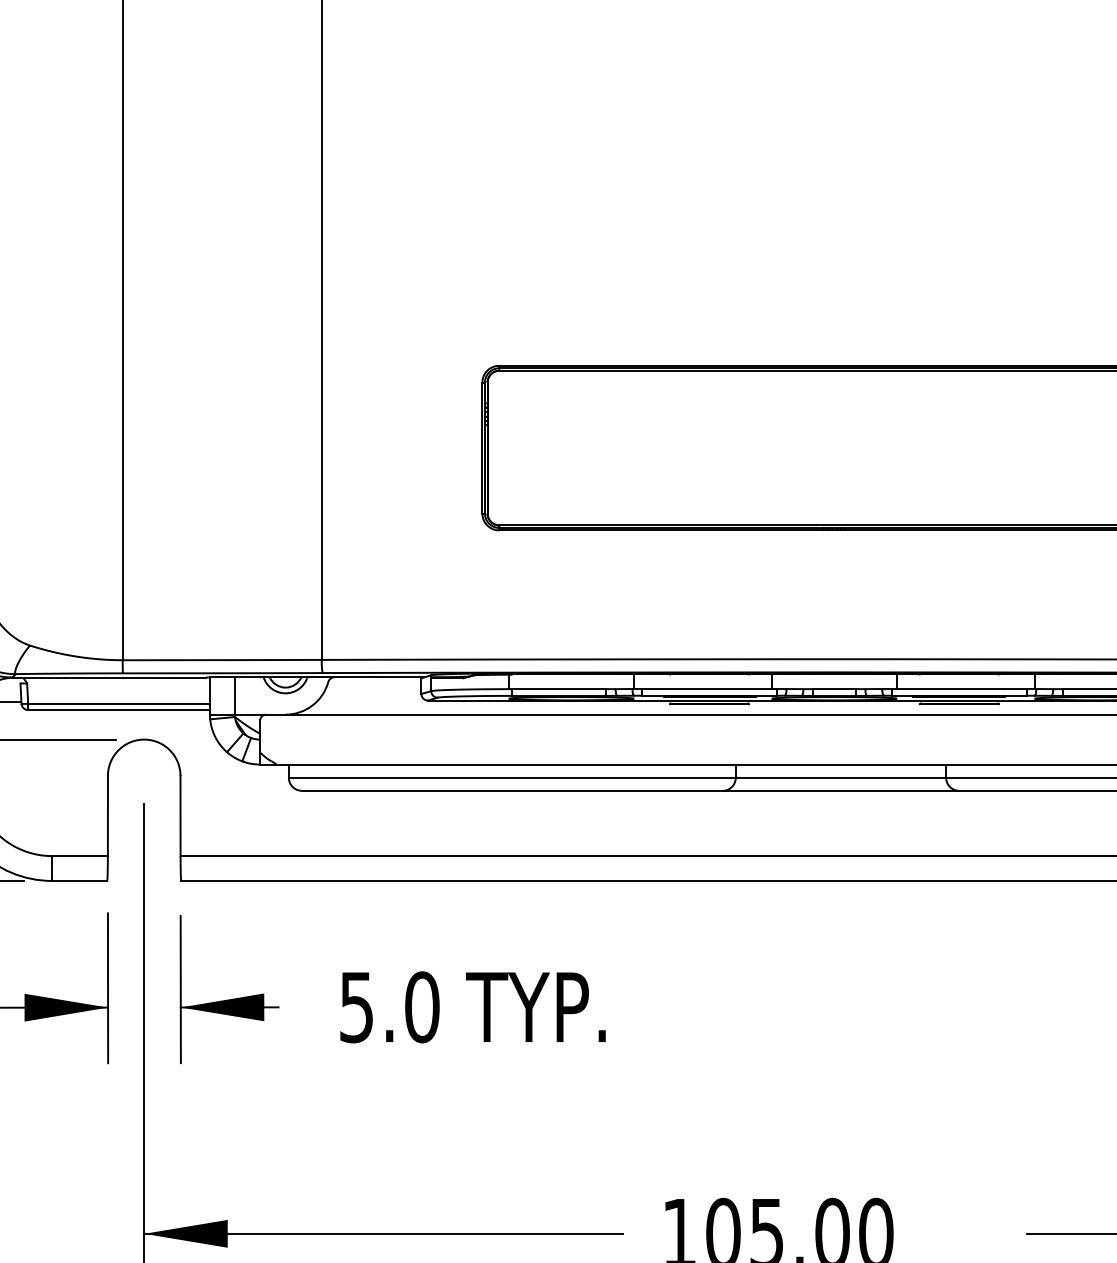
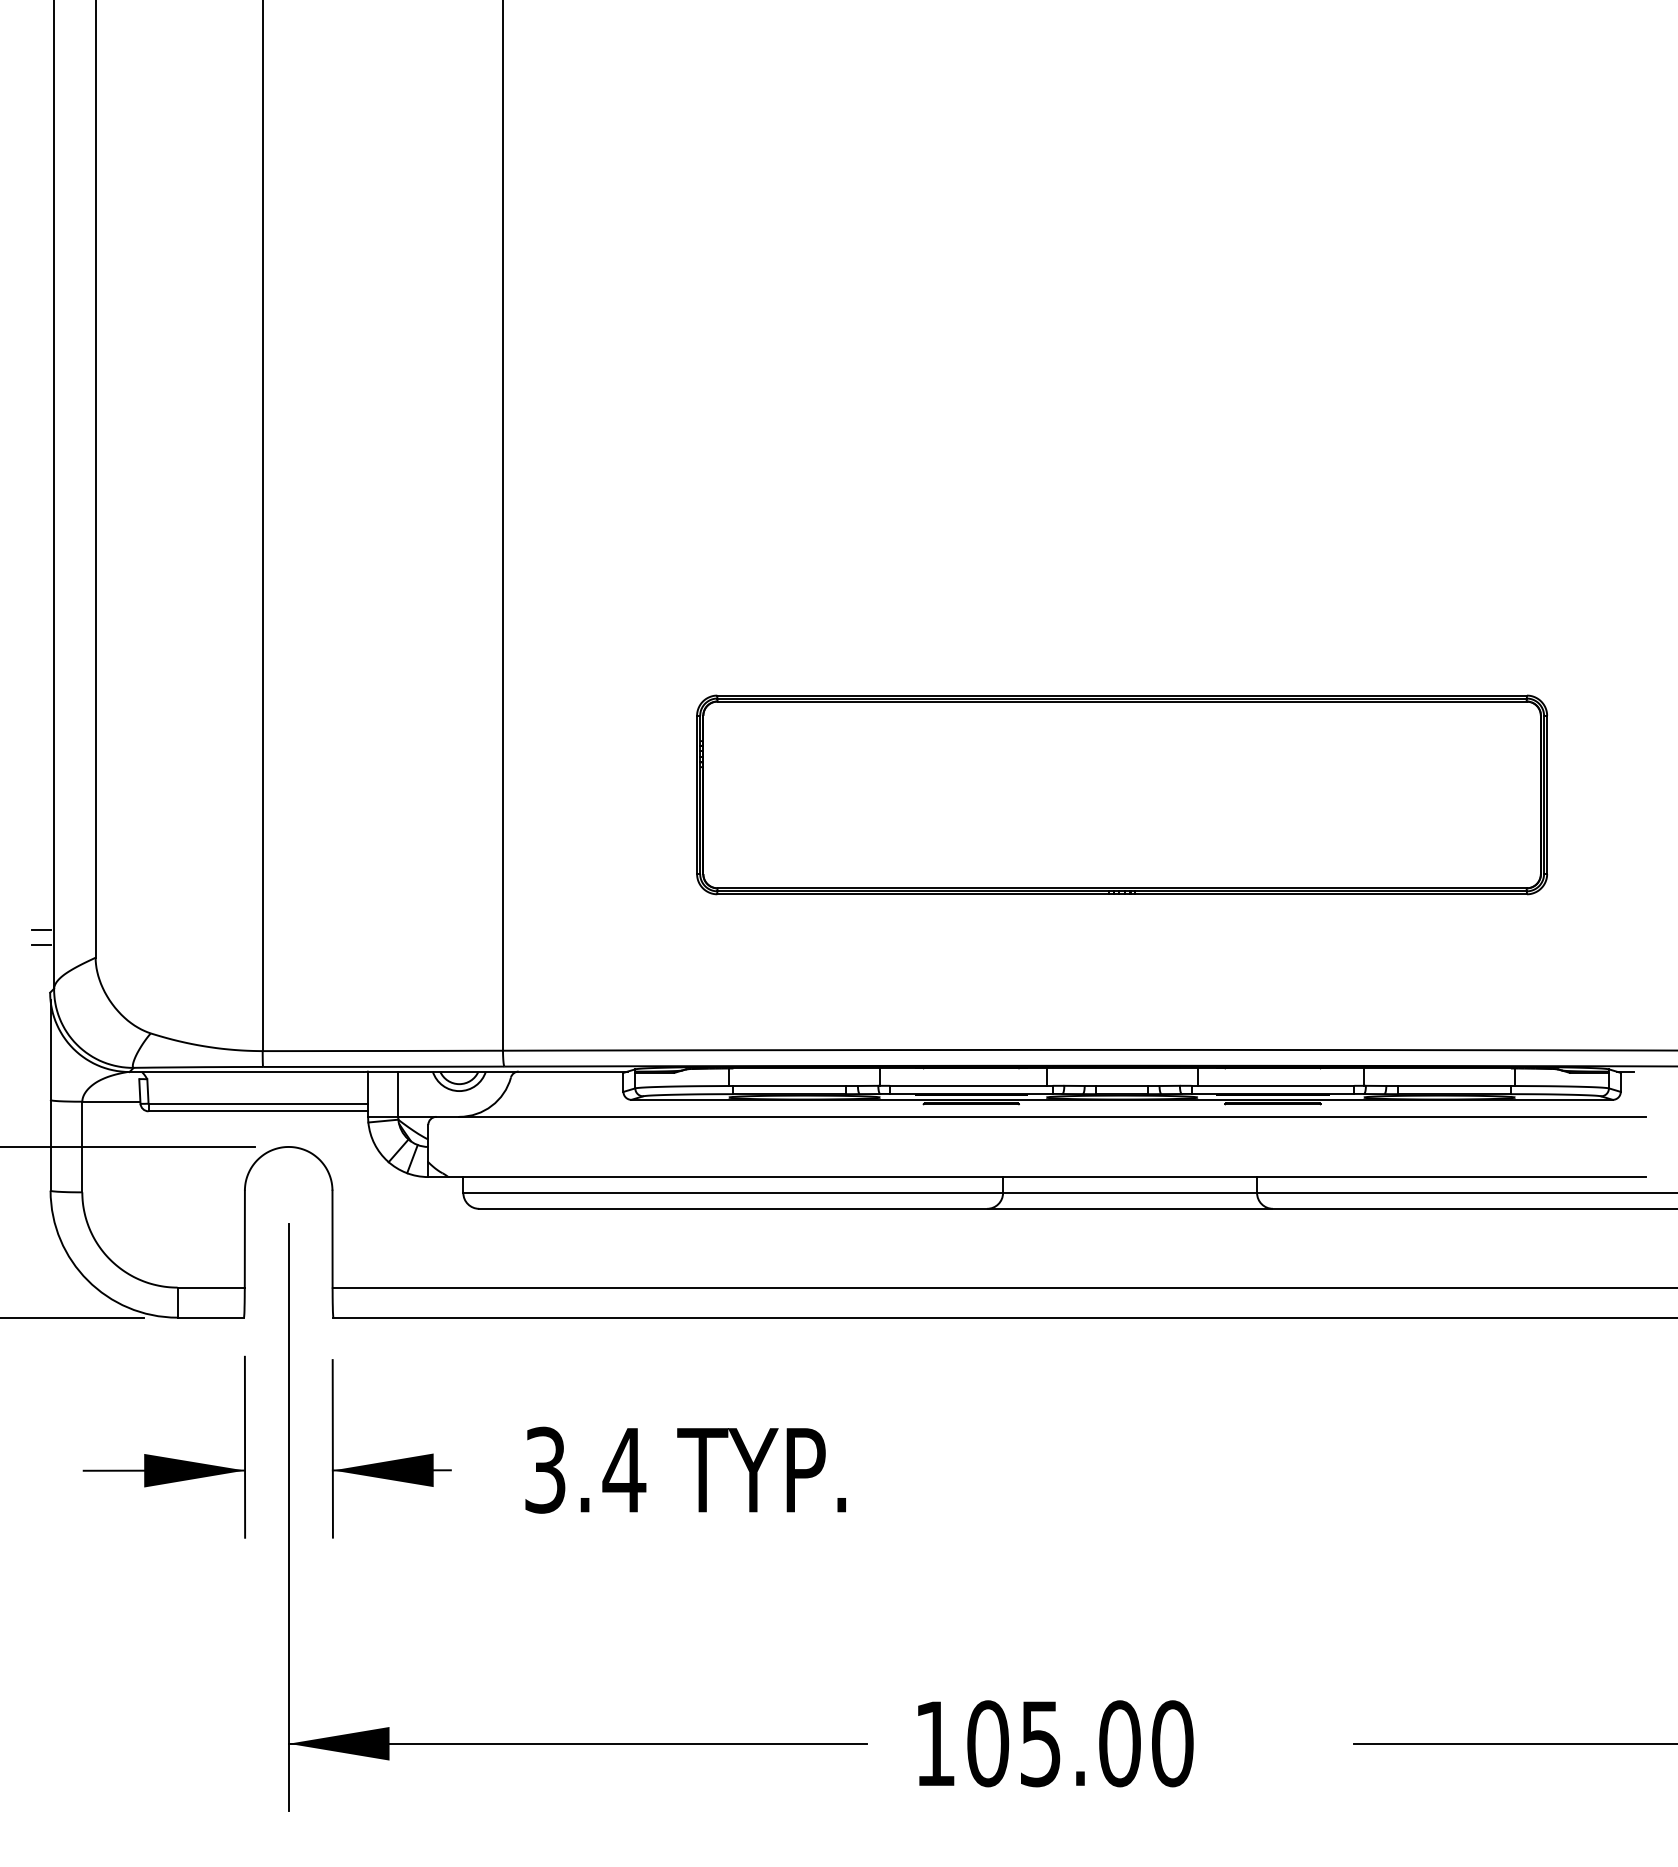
text: (390, 1006) -> (585, 1469), 5.0 -> 3.4

